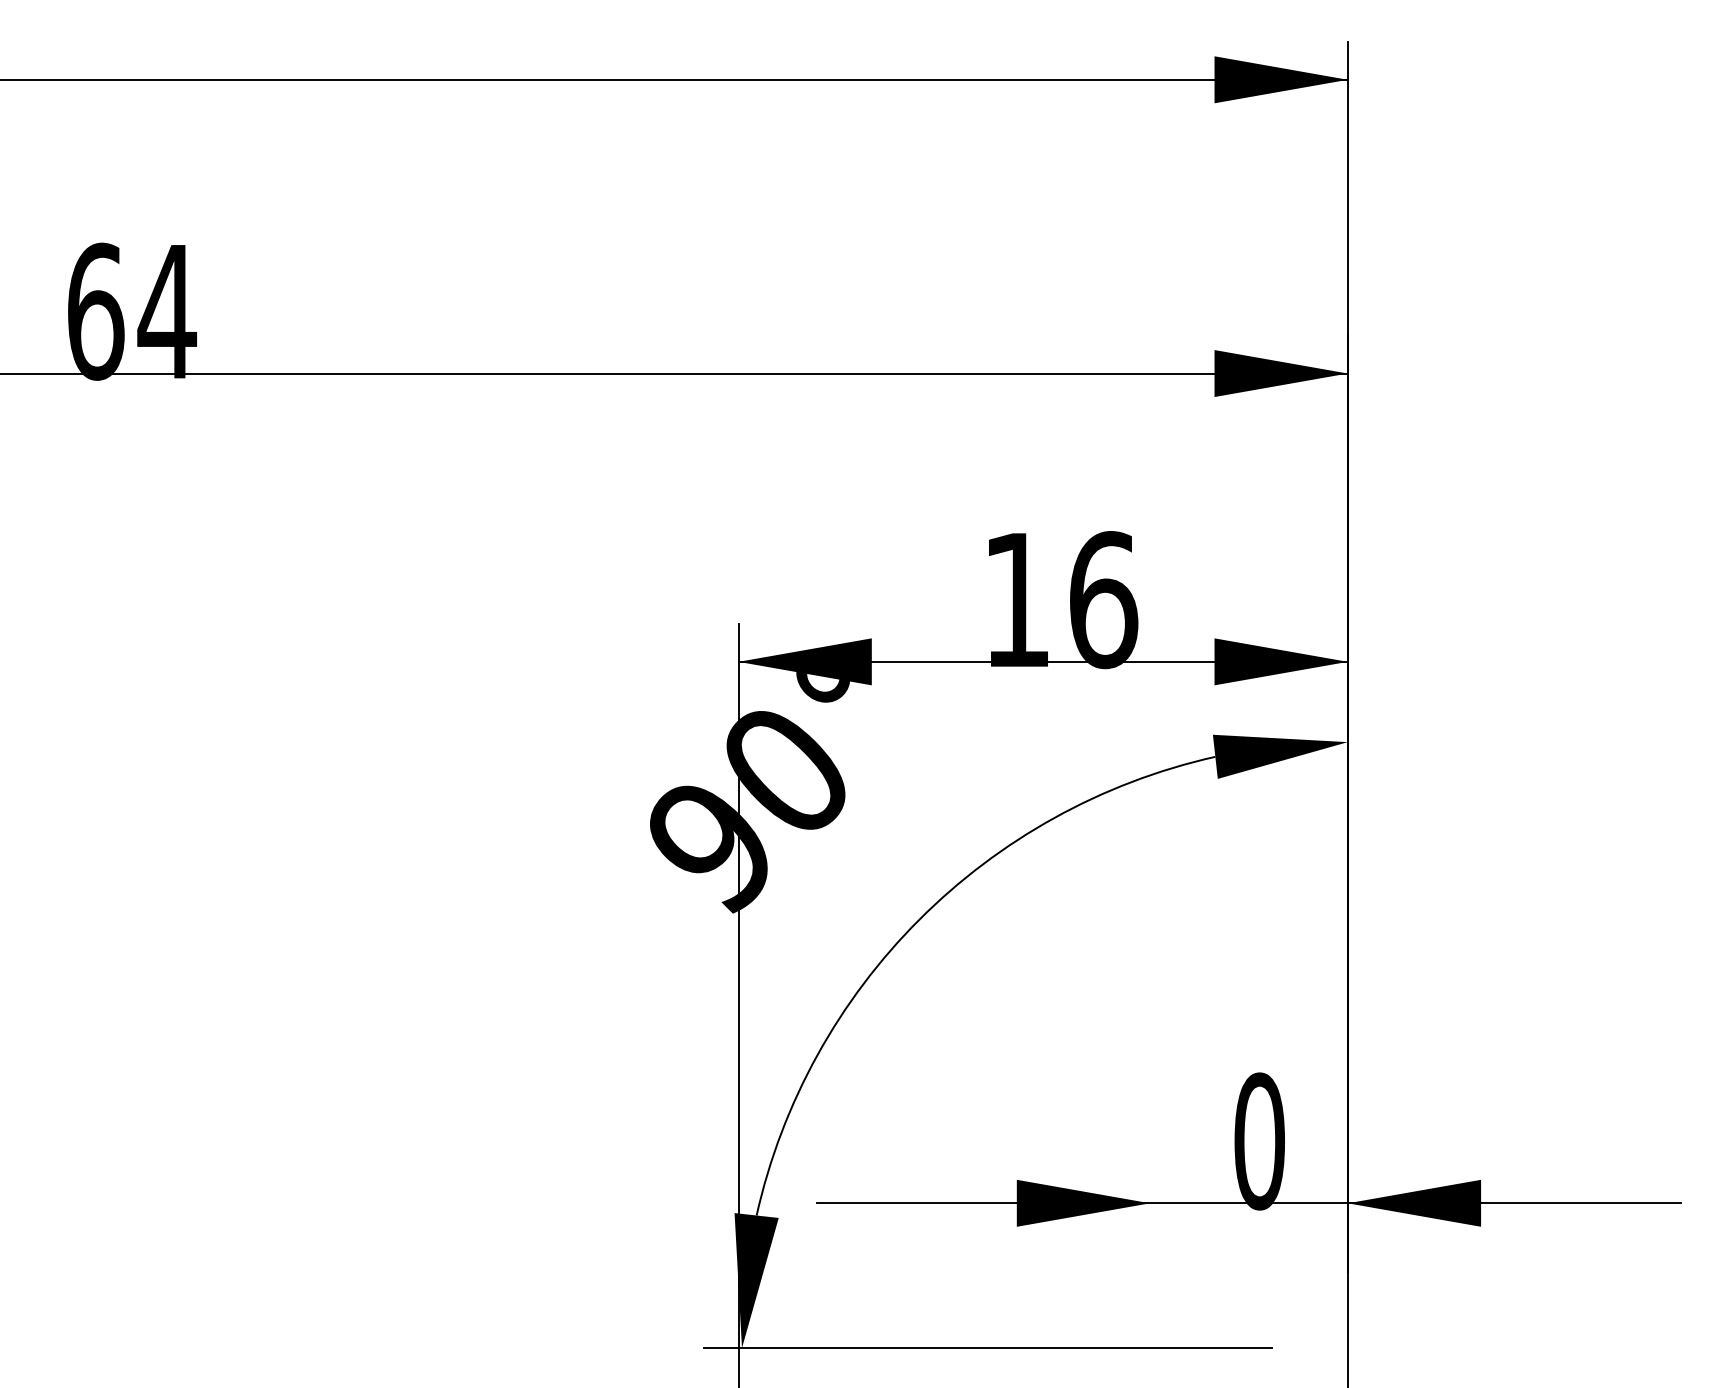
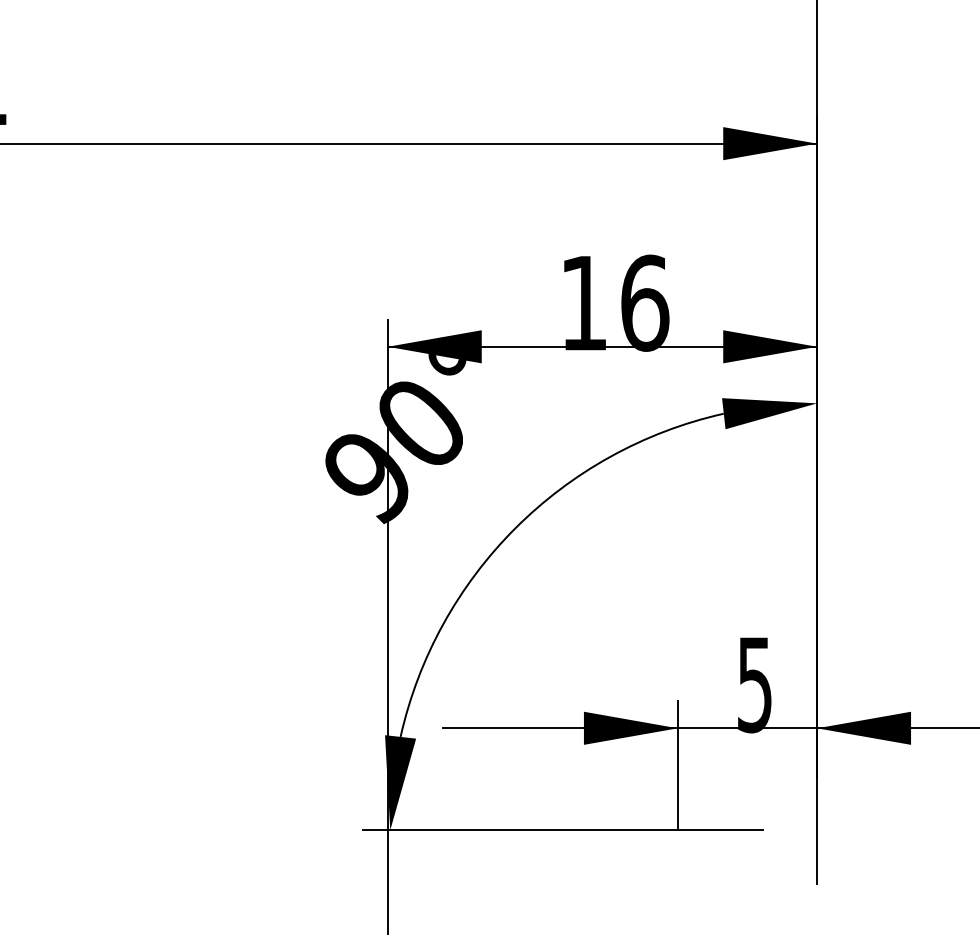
text: (1259, 1141) -> (754, 684), 0 -> 5
line: (1150, 1254) -> (678, 764), added

